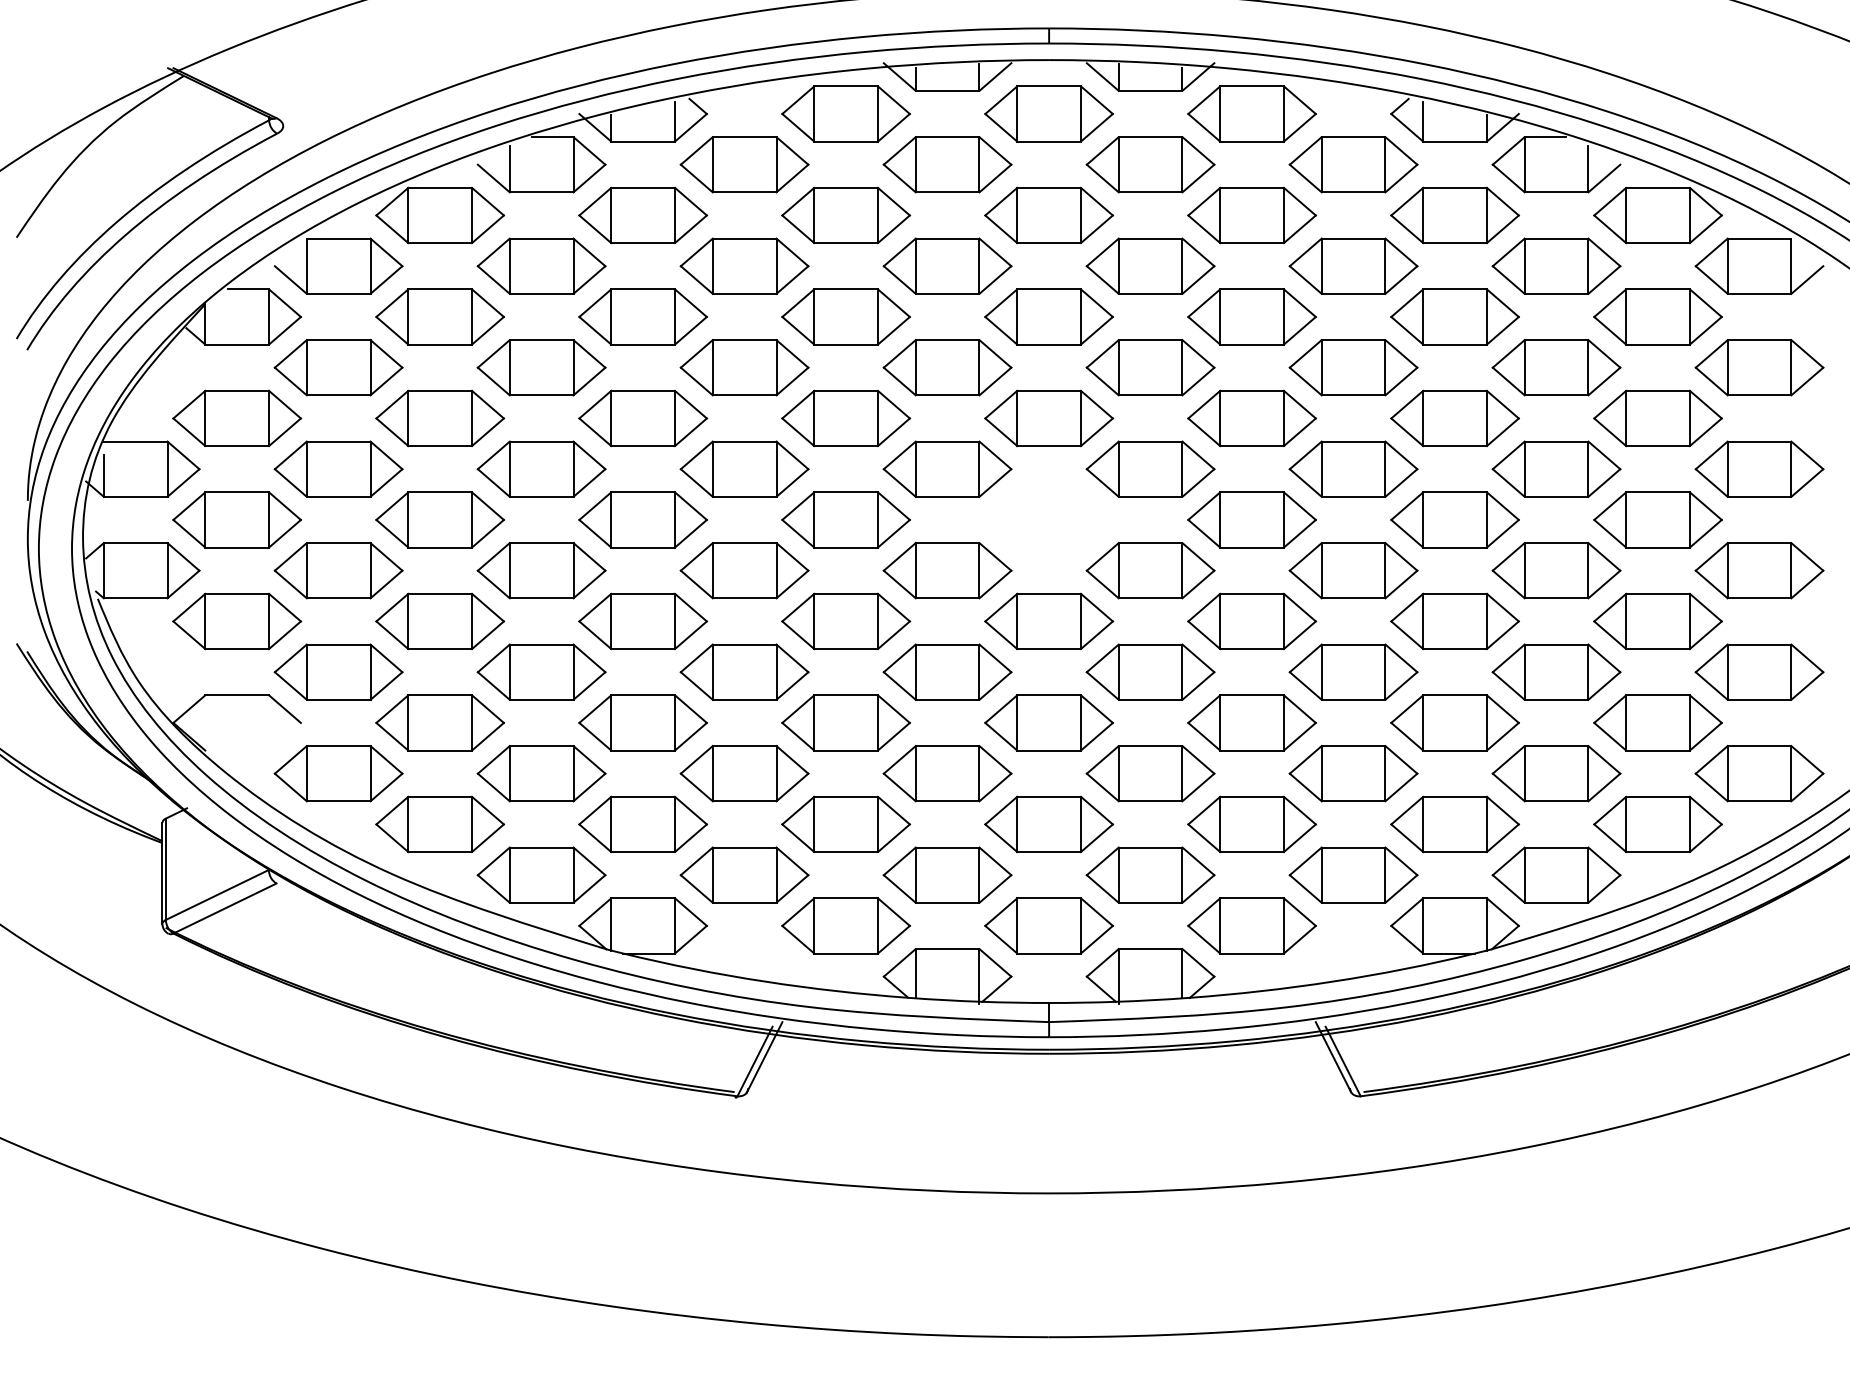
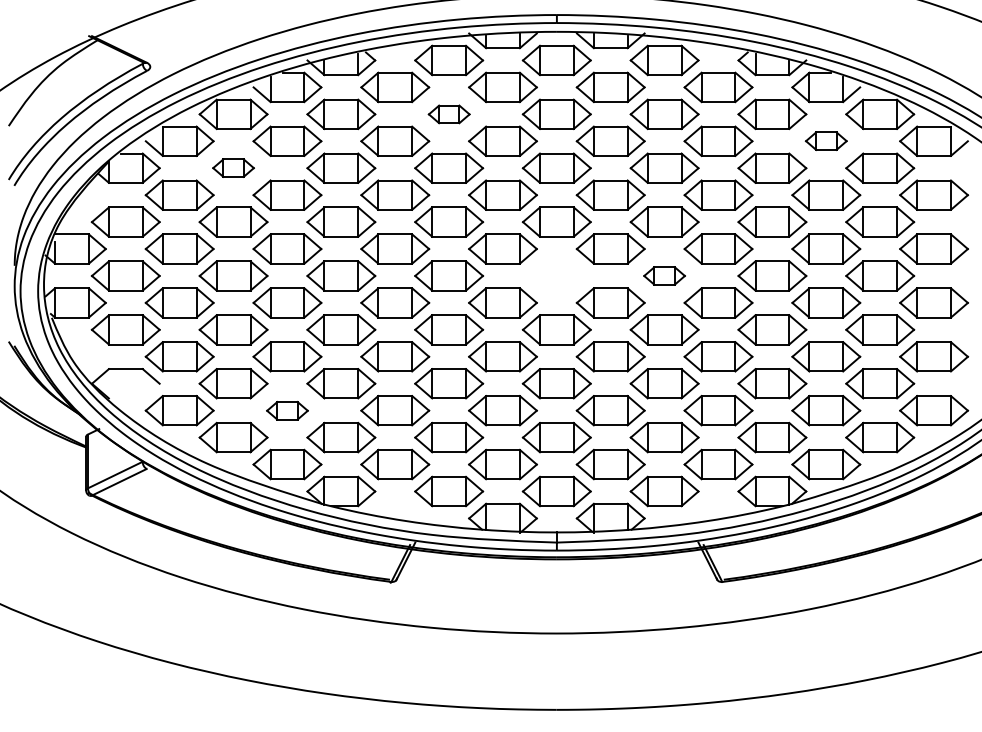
part: (846, 215) -> (449, 114), size x0.6
part: (1556, 264) -> (826, 140), size x0.6
part: (439, 315) -> (233, 167), size x0.6
part: (1251, 519) -> (664, 275), size x0.6
part: (541, 773) -> (287, 410), size x0.6

